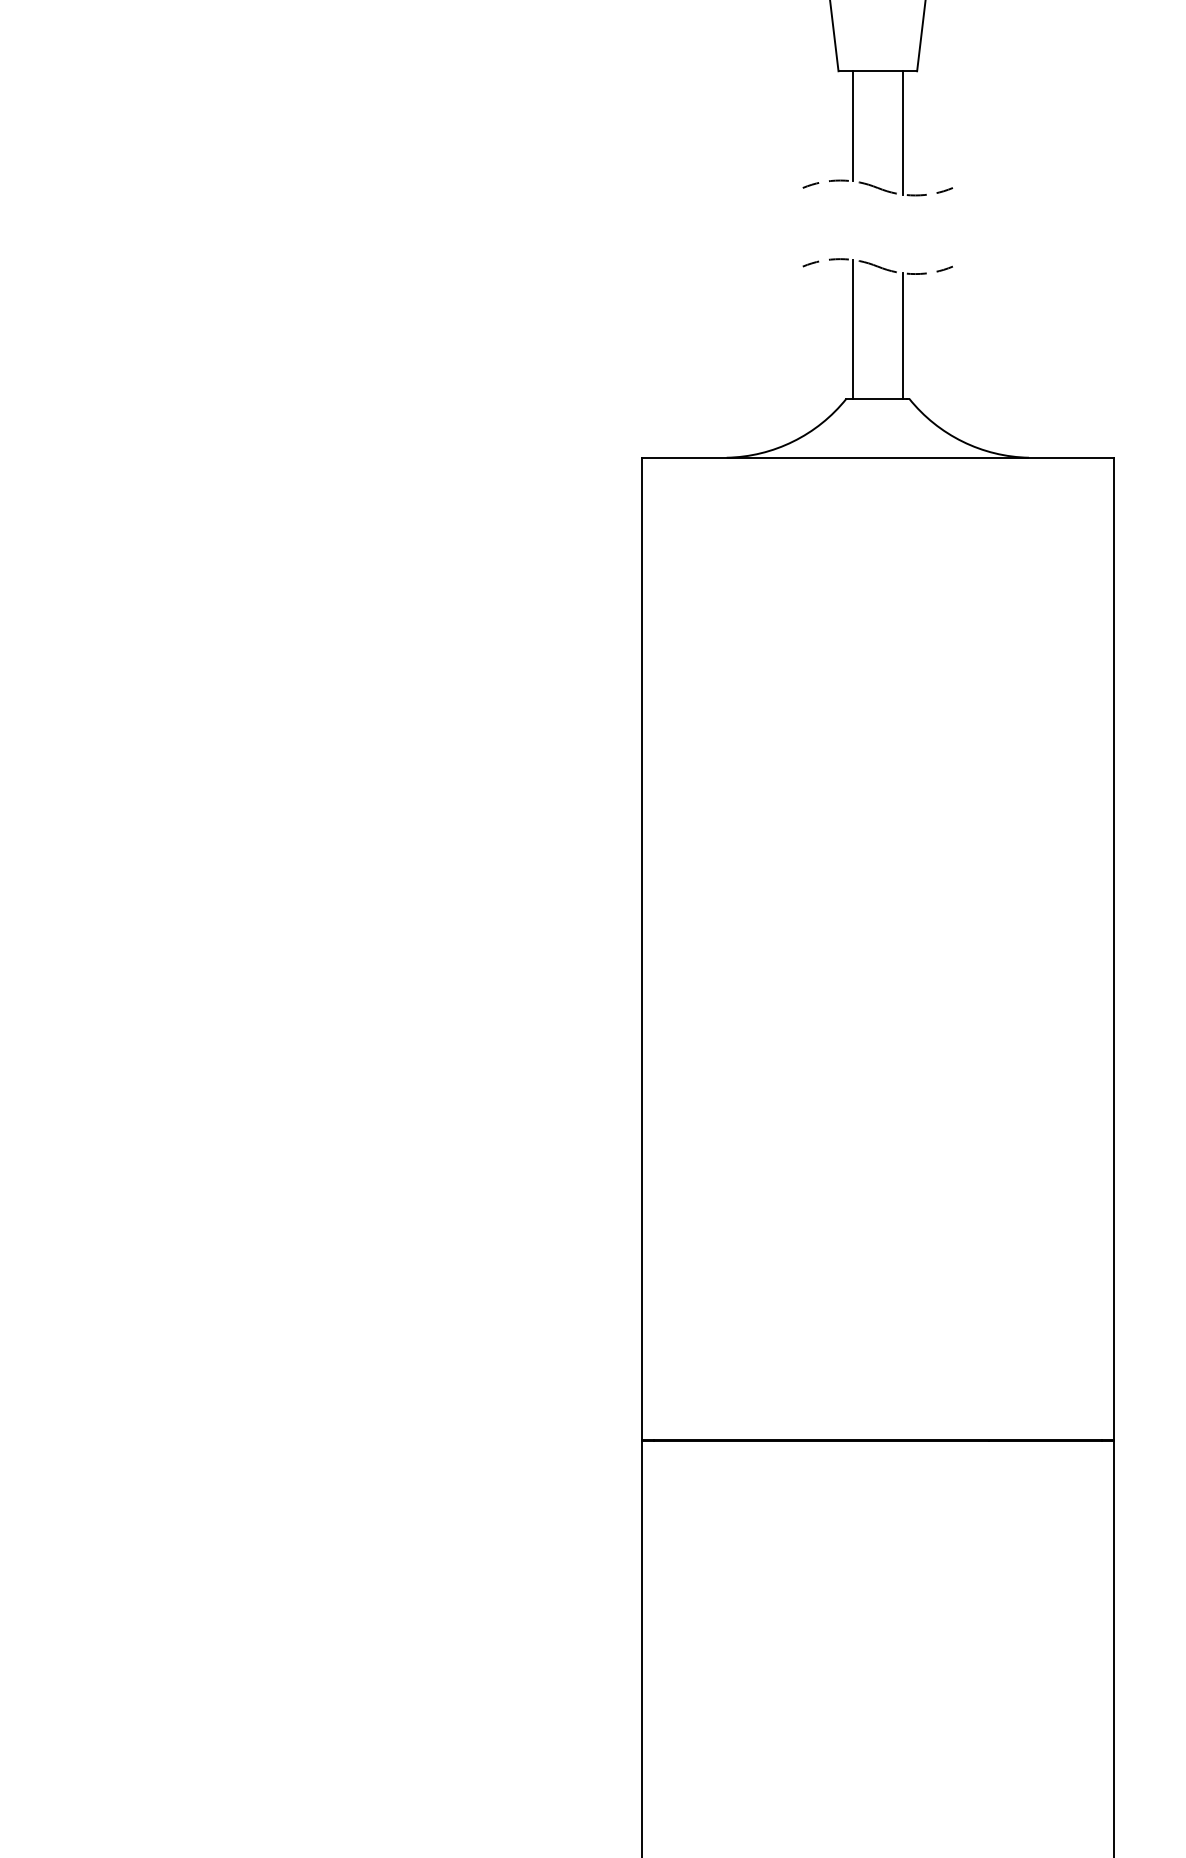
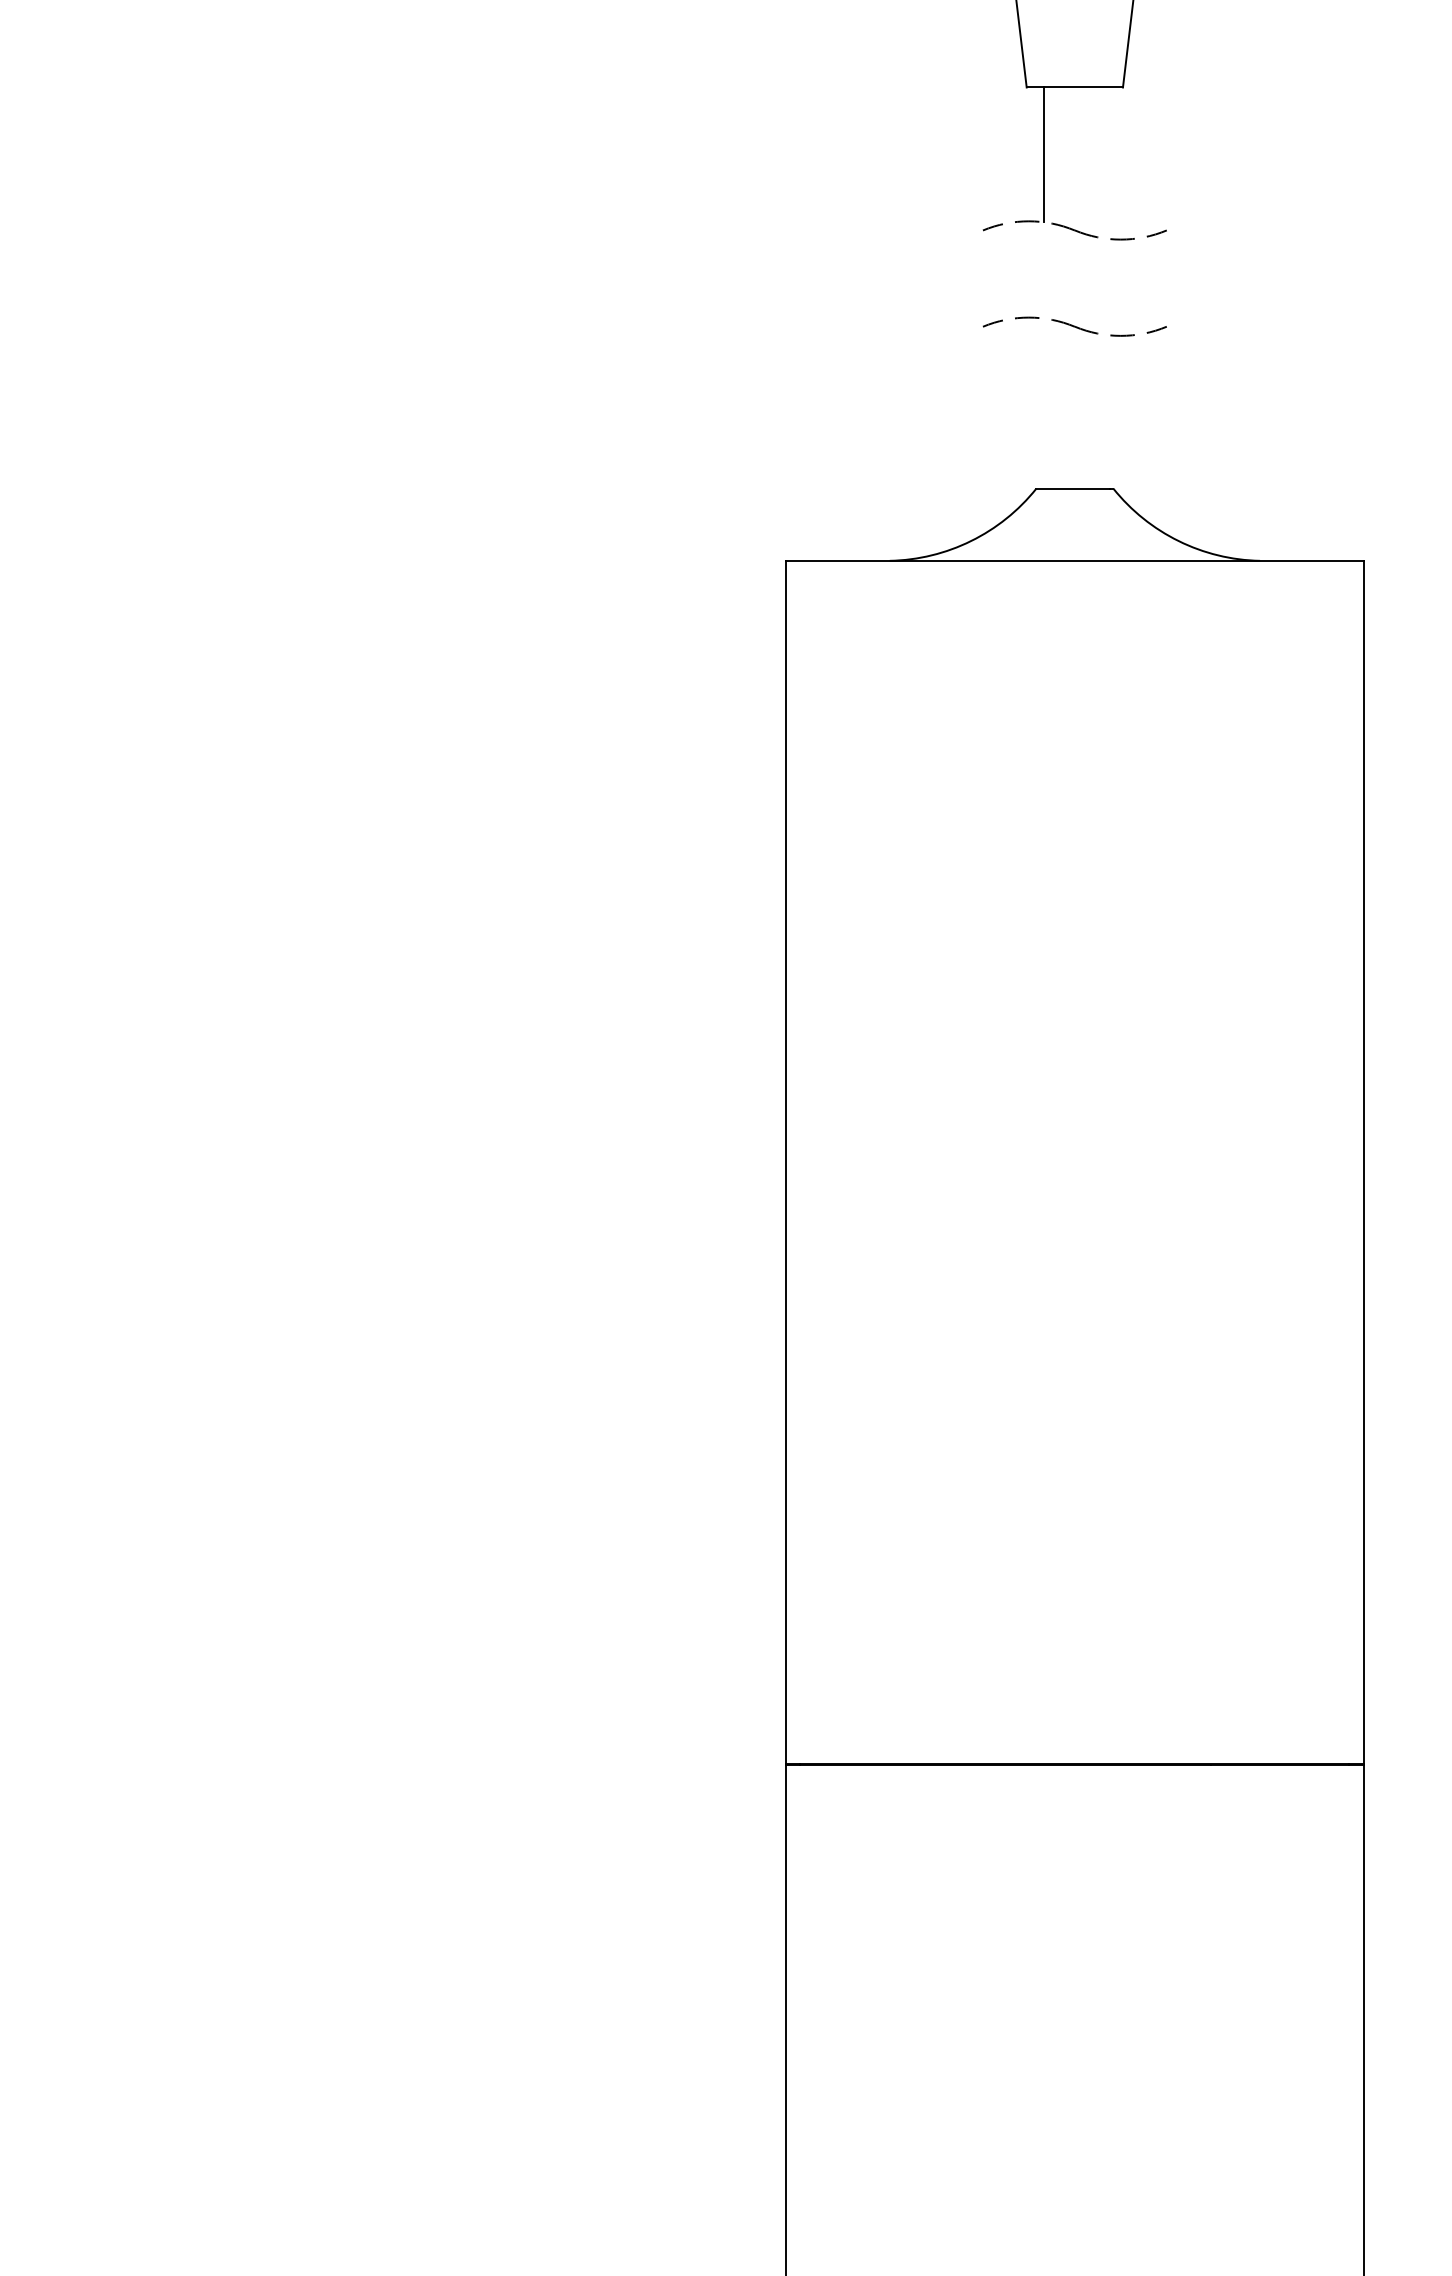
line: (902, 132) -> (1105, 162), removed
line: (853, 329) -> (1044, 403), removed
line: (902, 335) -> (1105, 411), removed

